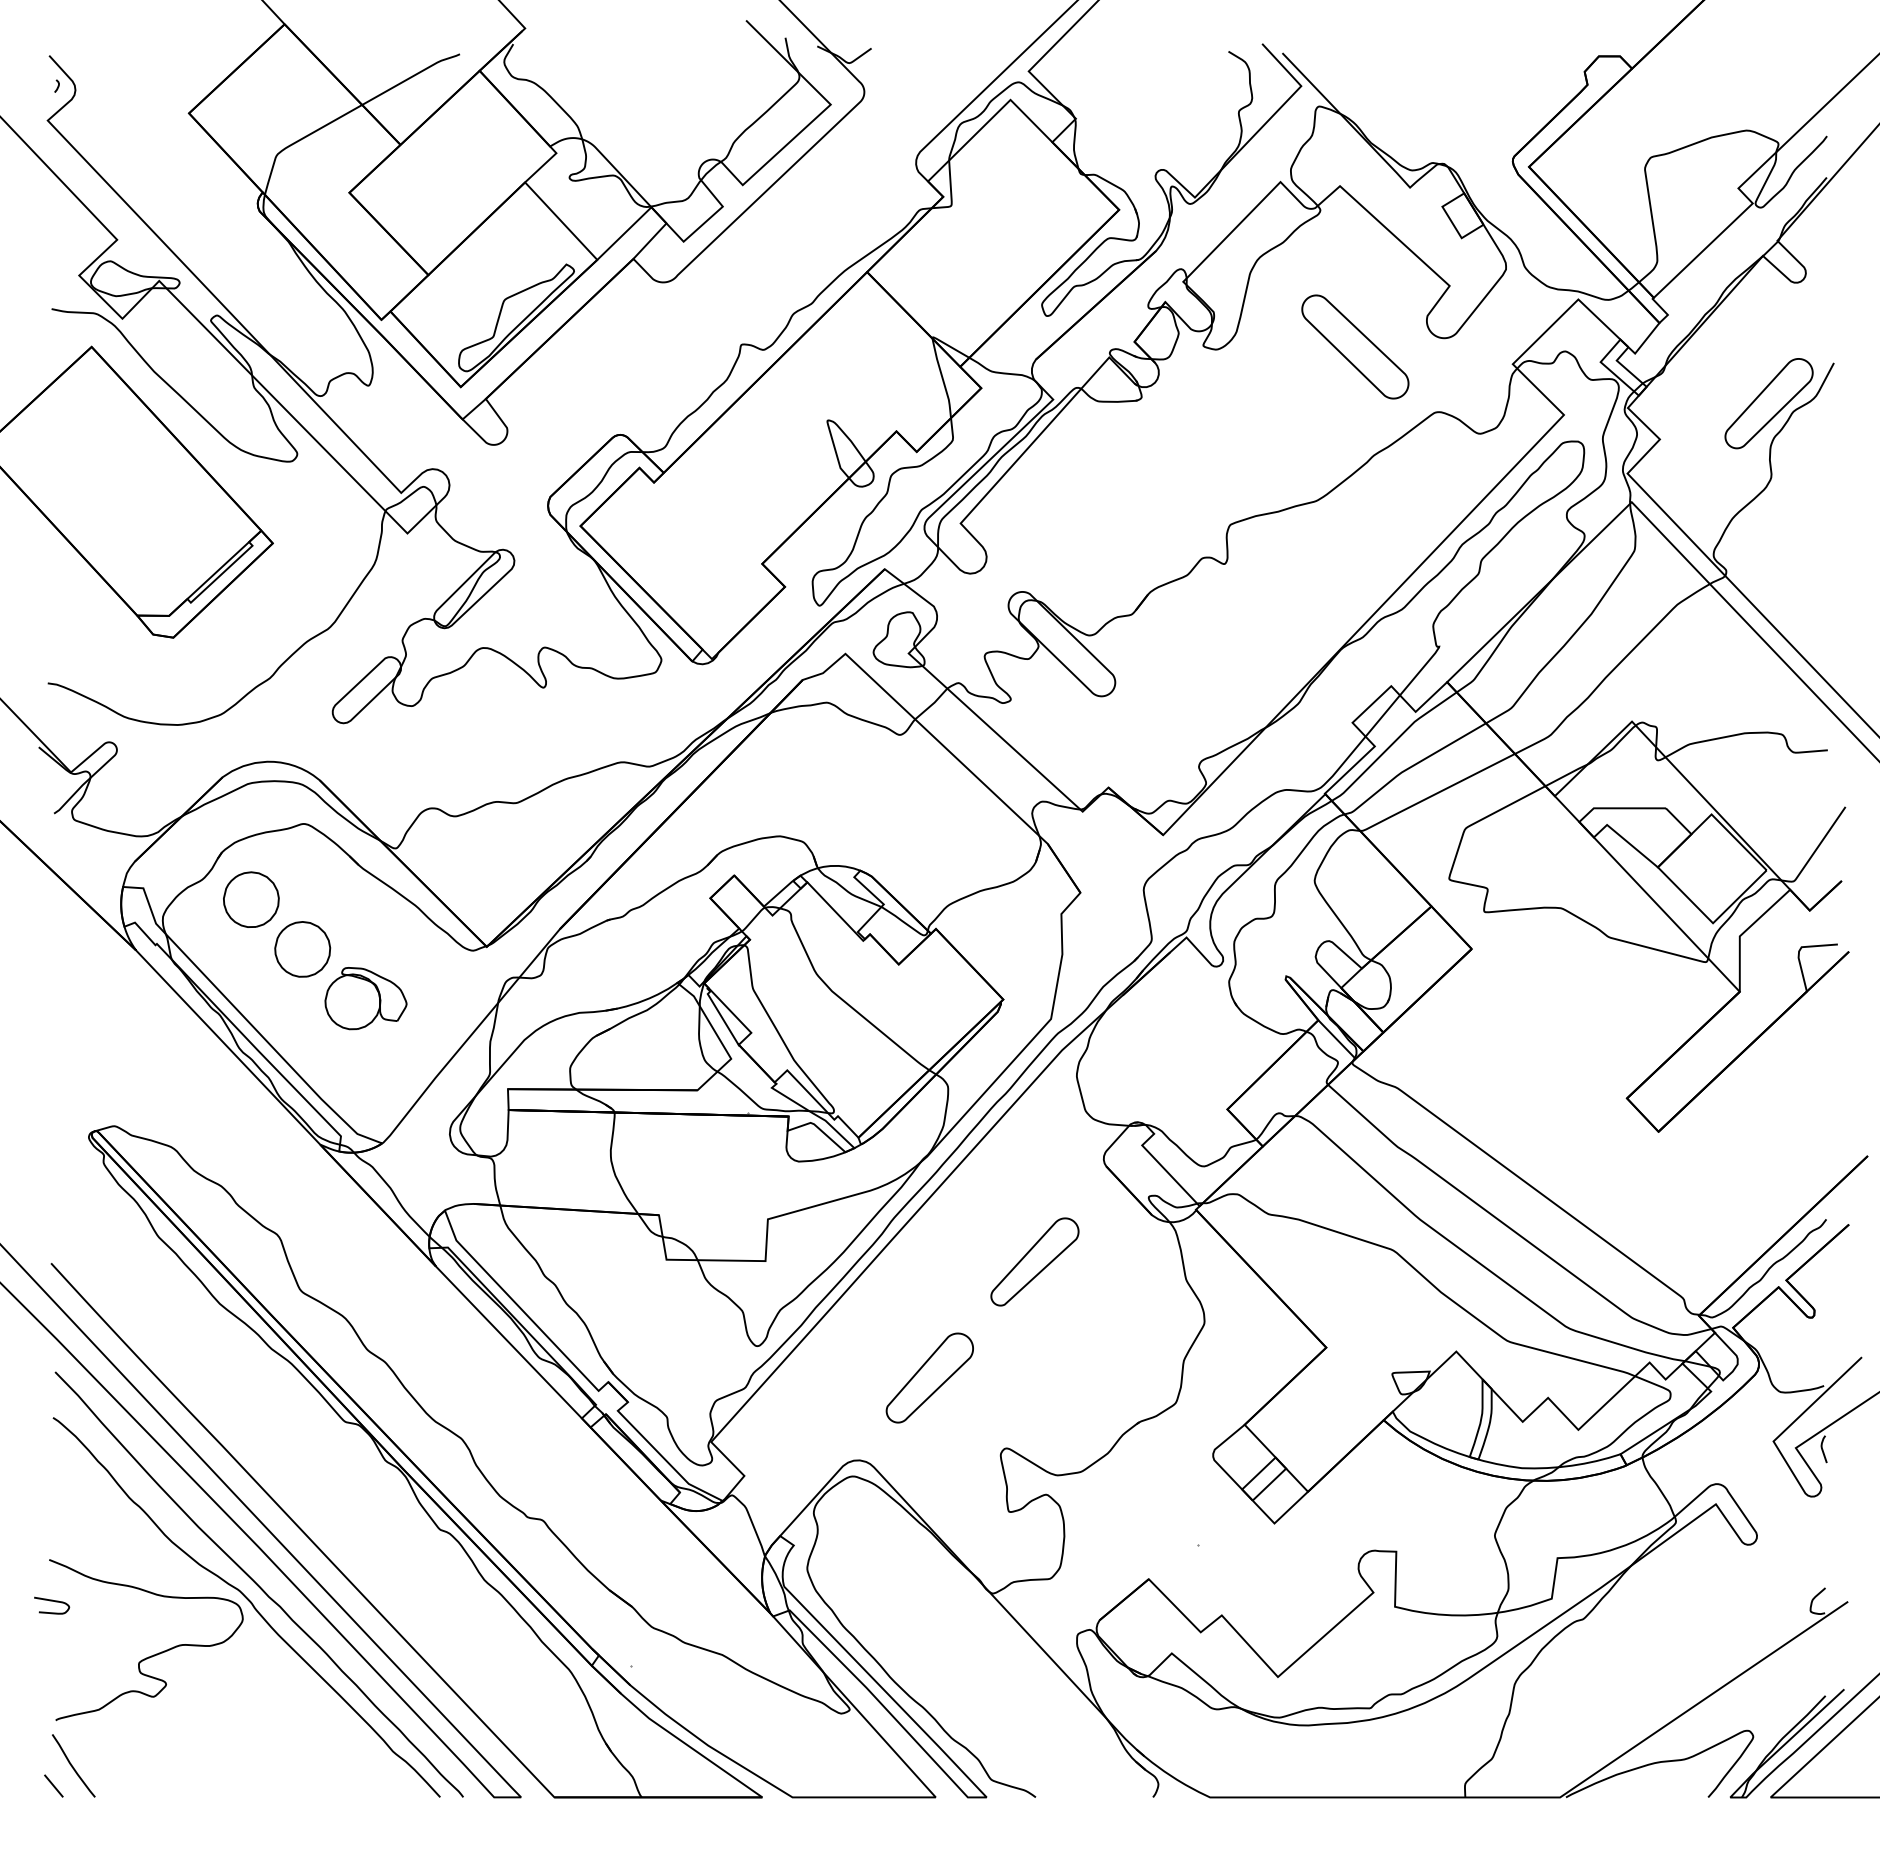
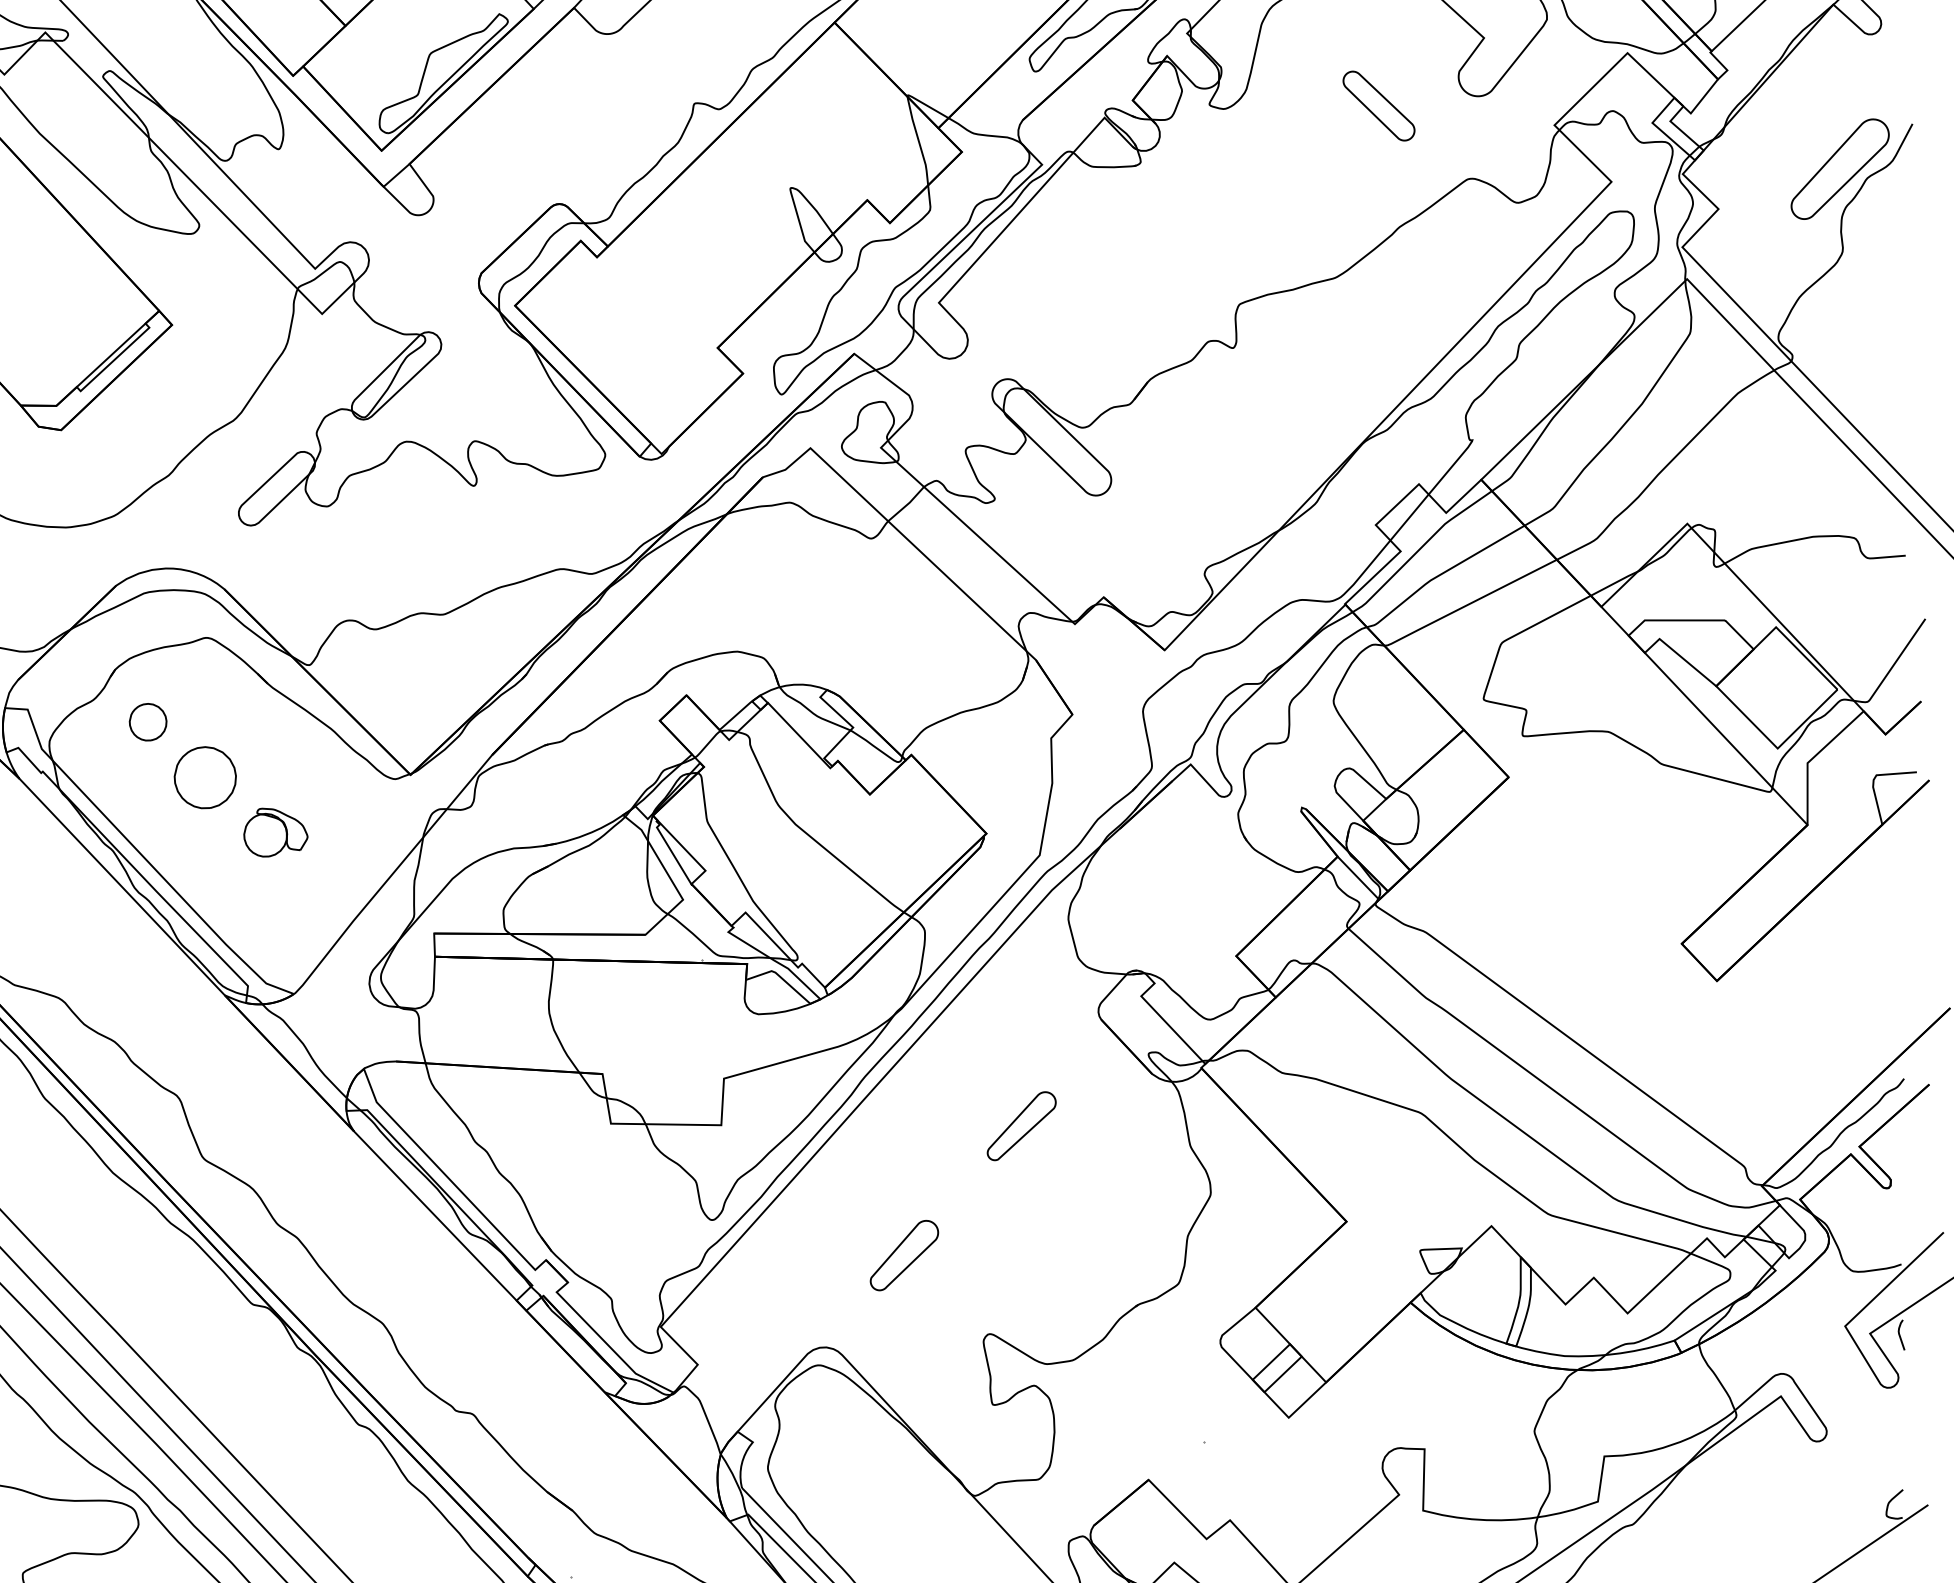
part: (1355, 346) -> (1379, 105), size x0.6
part: (251, 899) -> (148, 722), size x0.6
part: (365, 998) -> (275, 832), size x0.7
part: (1034, 1261) -> (1021, 1125), size x0.7
part: (929, 1377) -> (904, 1254), size x0.7

